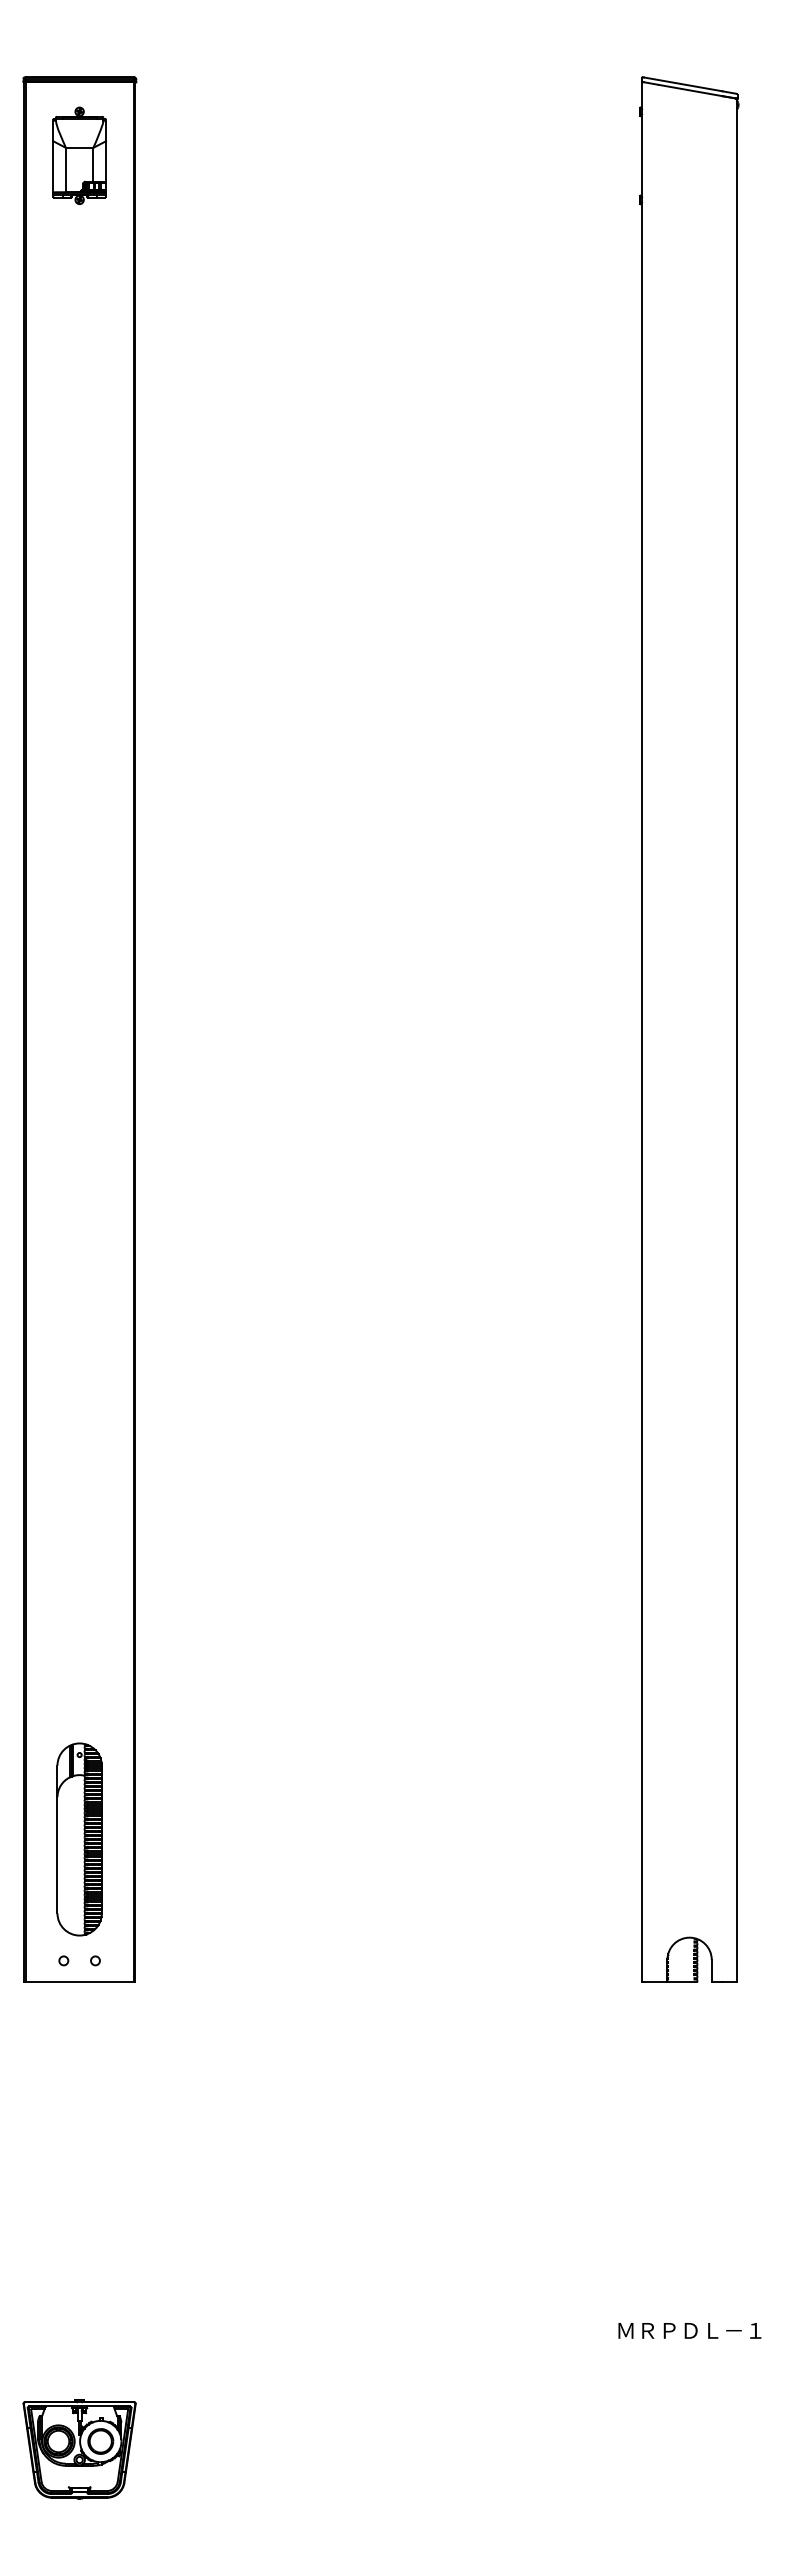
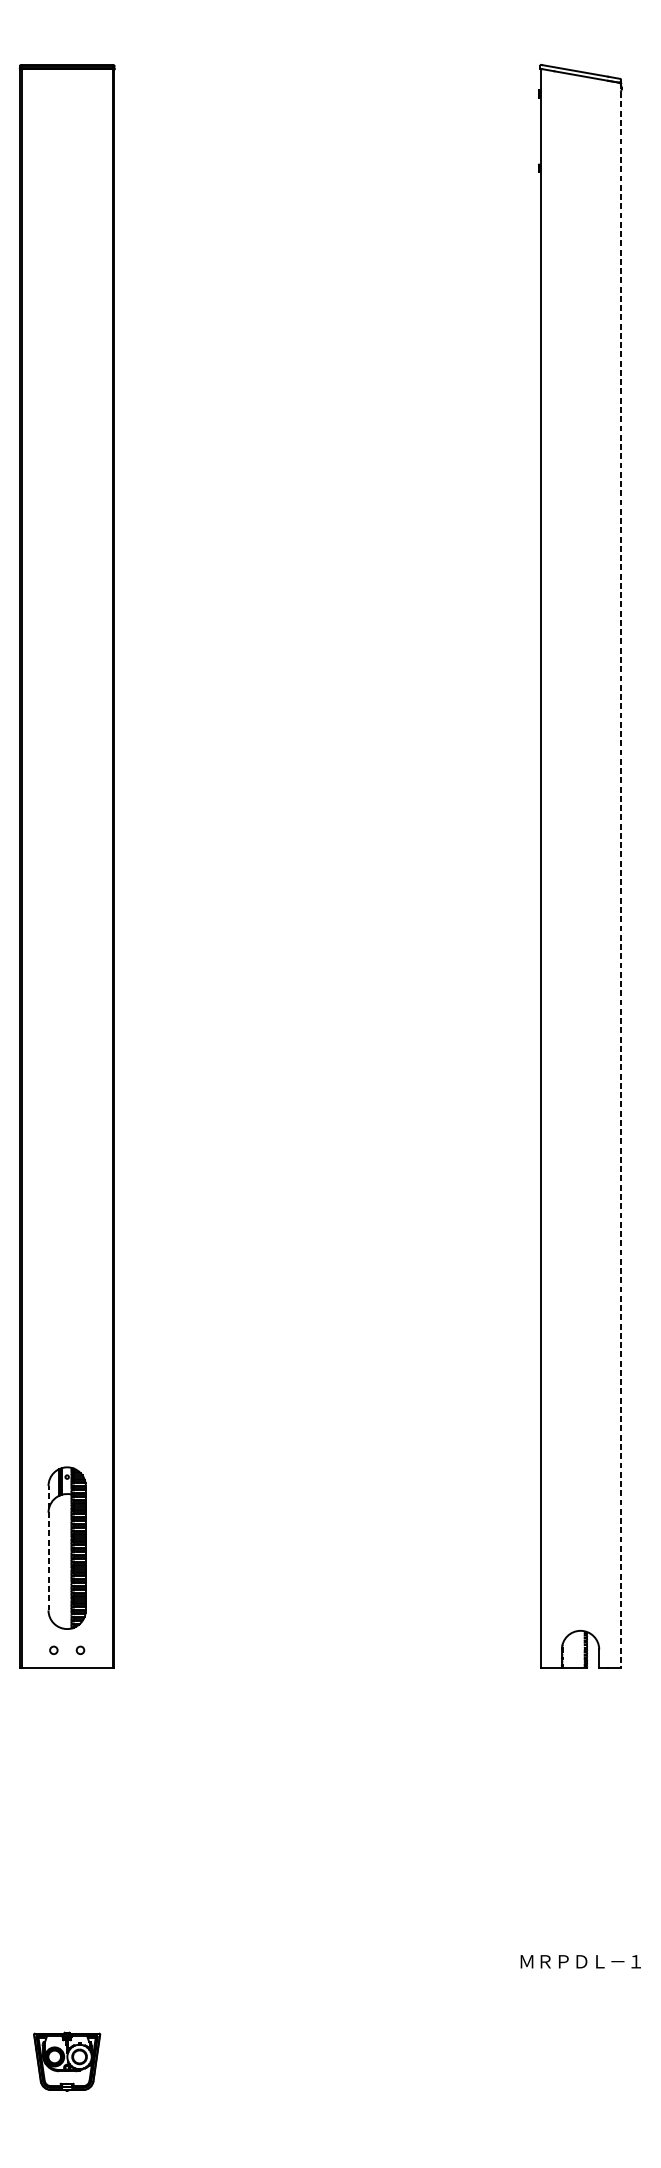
part: (79, 155) -> (67, 130), removed
line: (737, 1040) -> (620, 875), solid -> dashed
line: (57, 1839) -> (48, 1548), solid -> dashed
part: (79, 2449) -> (67, 2061), size x0.7

